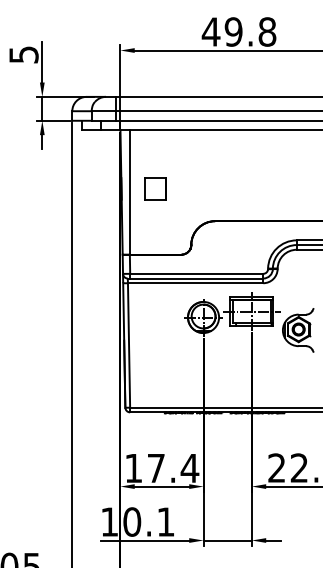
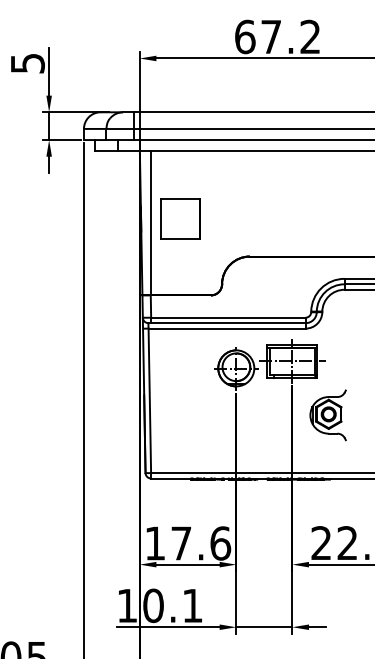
text: (239, 31) -> (277, 36), 49.8 -> 67.2
part: (155, 189) -> (180, 219), size x1.6
part: (297, 330) -> (327, 415), moved
text: (189, 468) -> (220, 543), 17.4 -> 17.6

